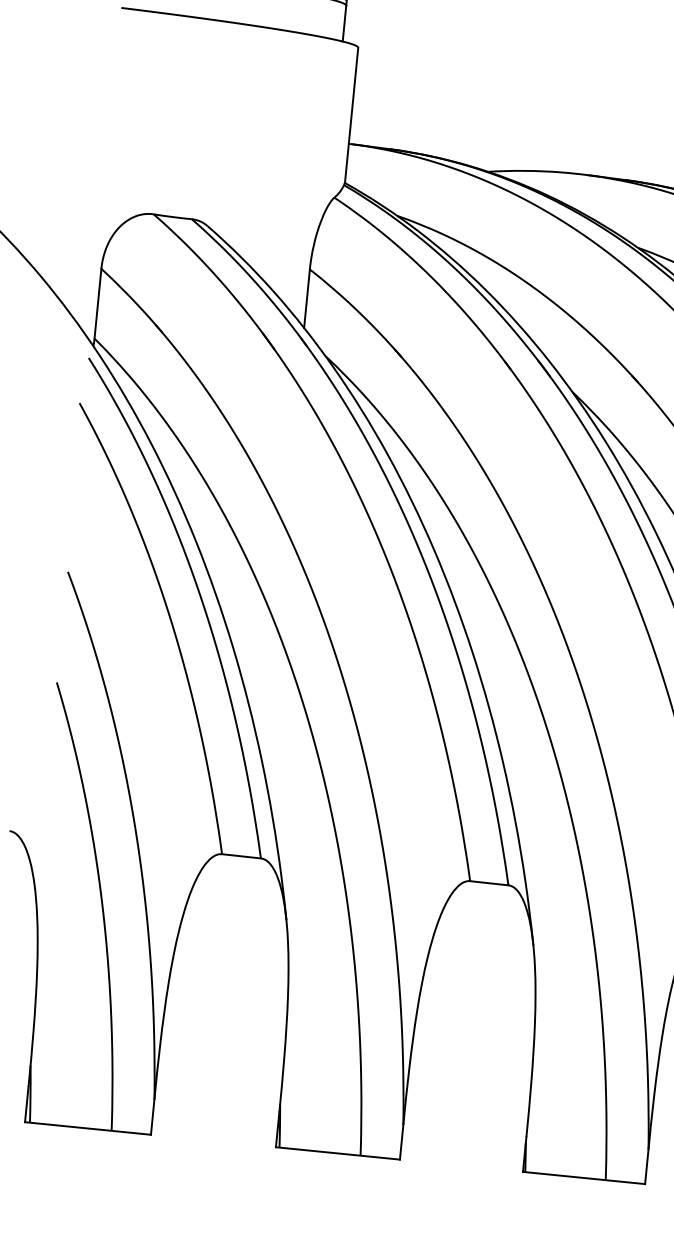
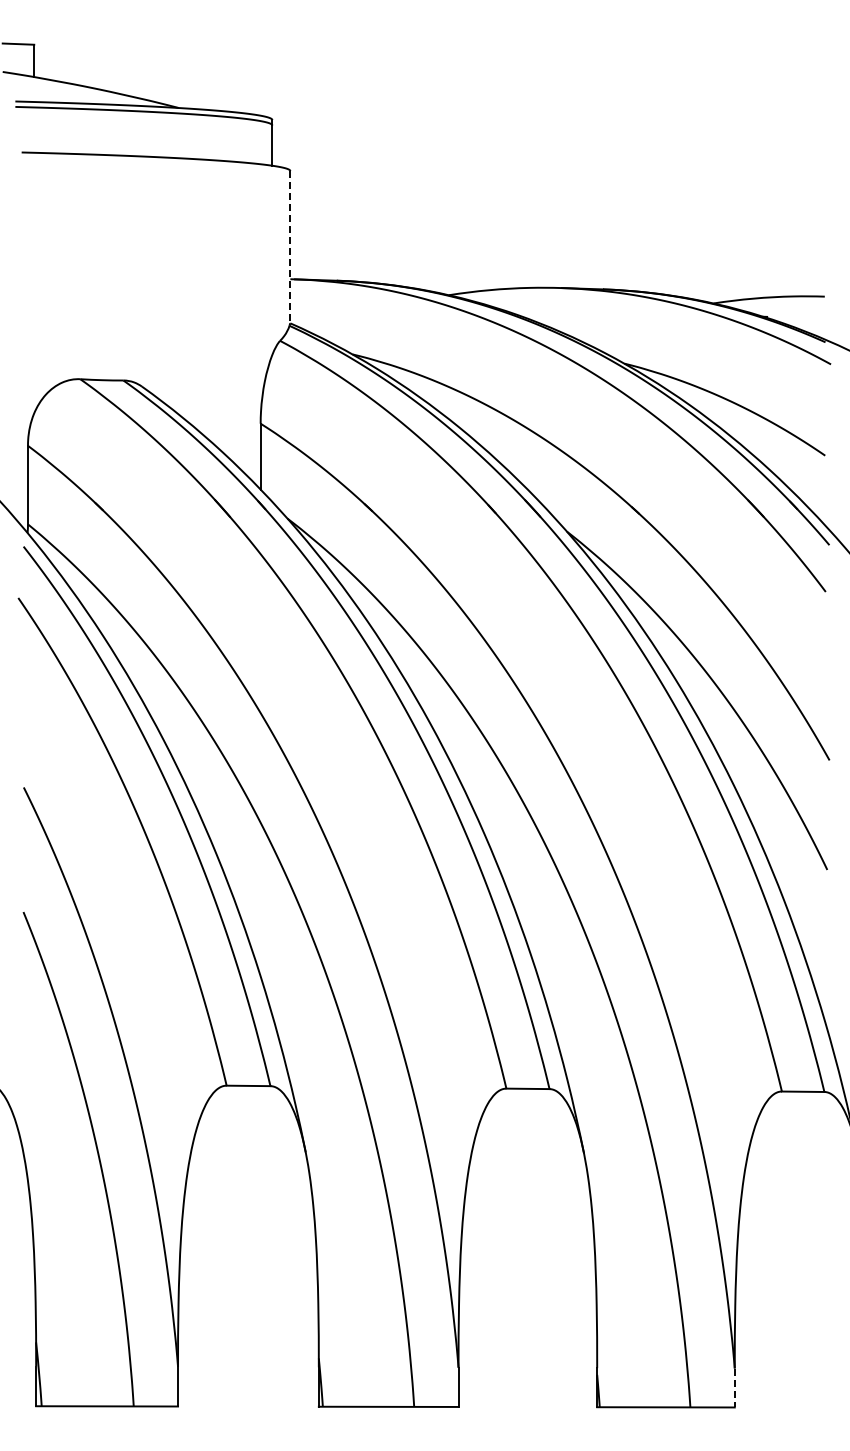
line: (351, 115) -> (290, 247), solid -> dashed
line: (646, 1167) -> (734, 1388), solid -> dashed

